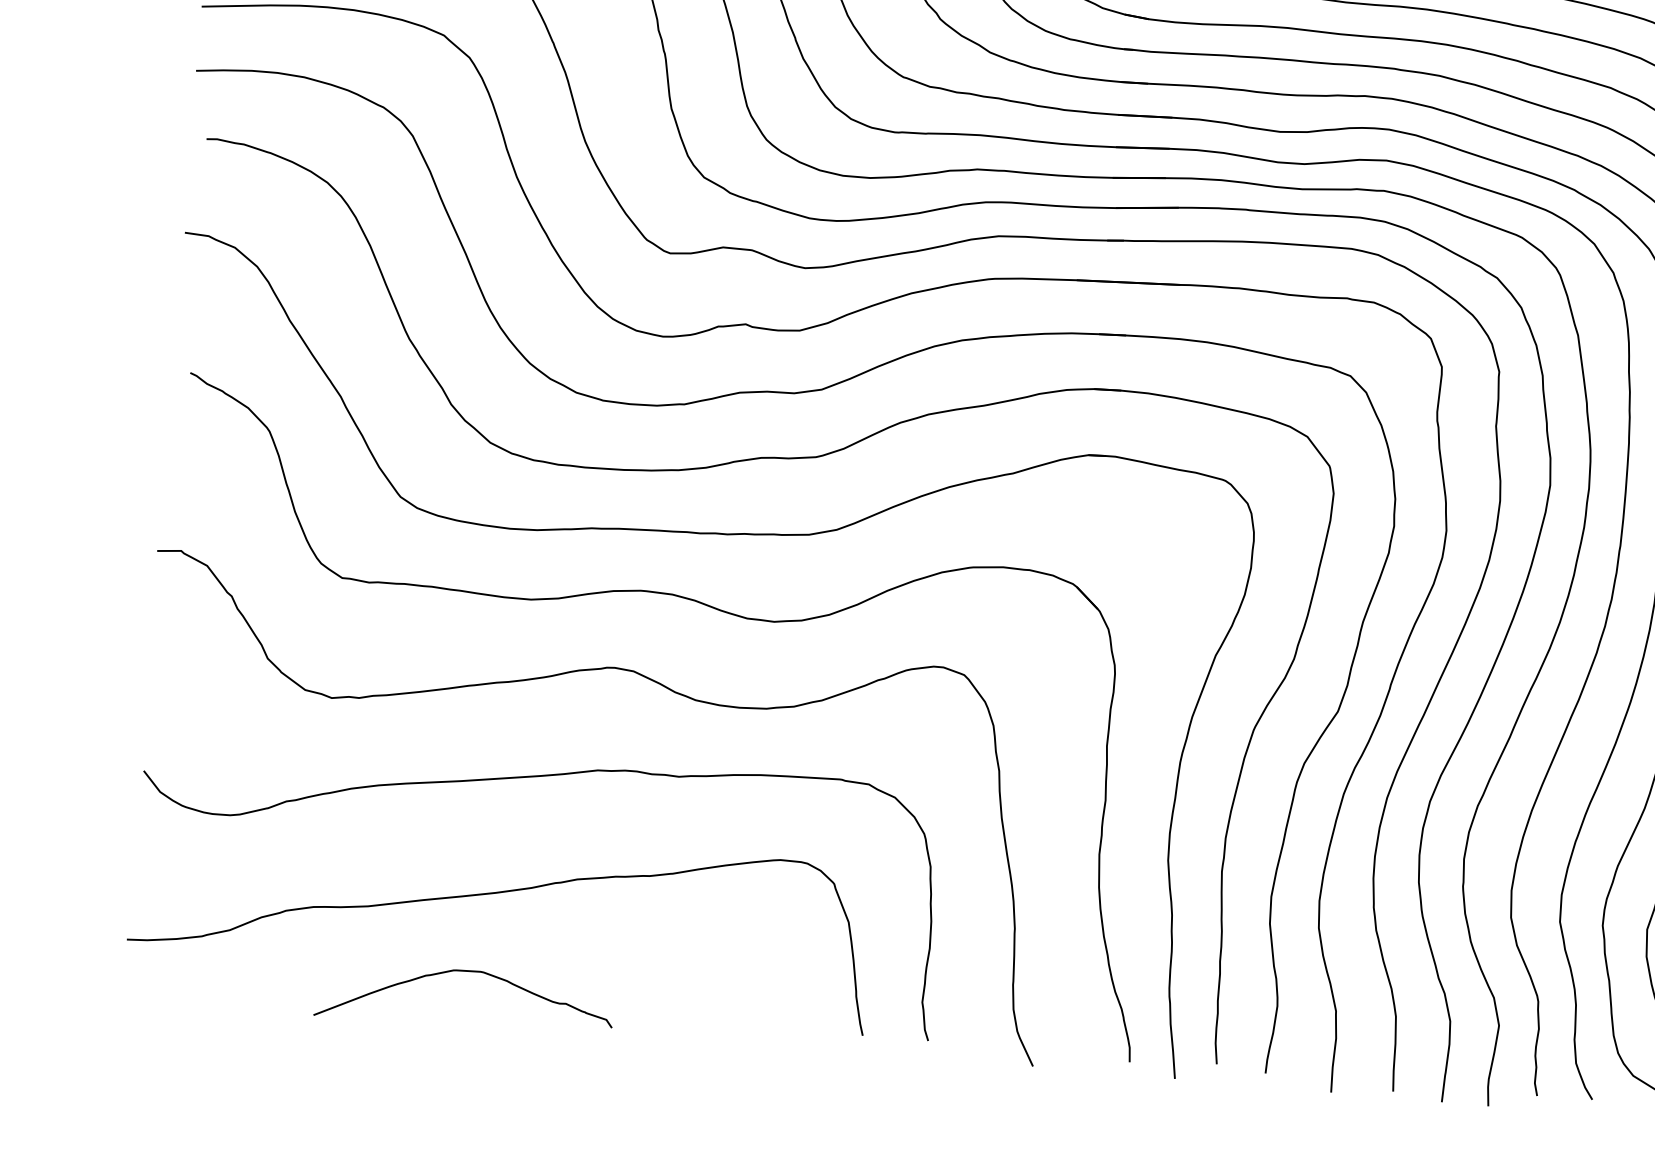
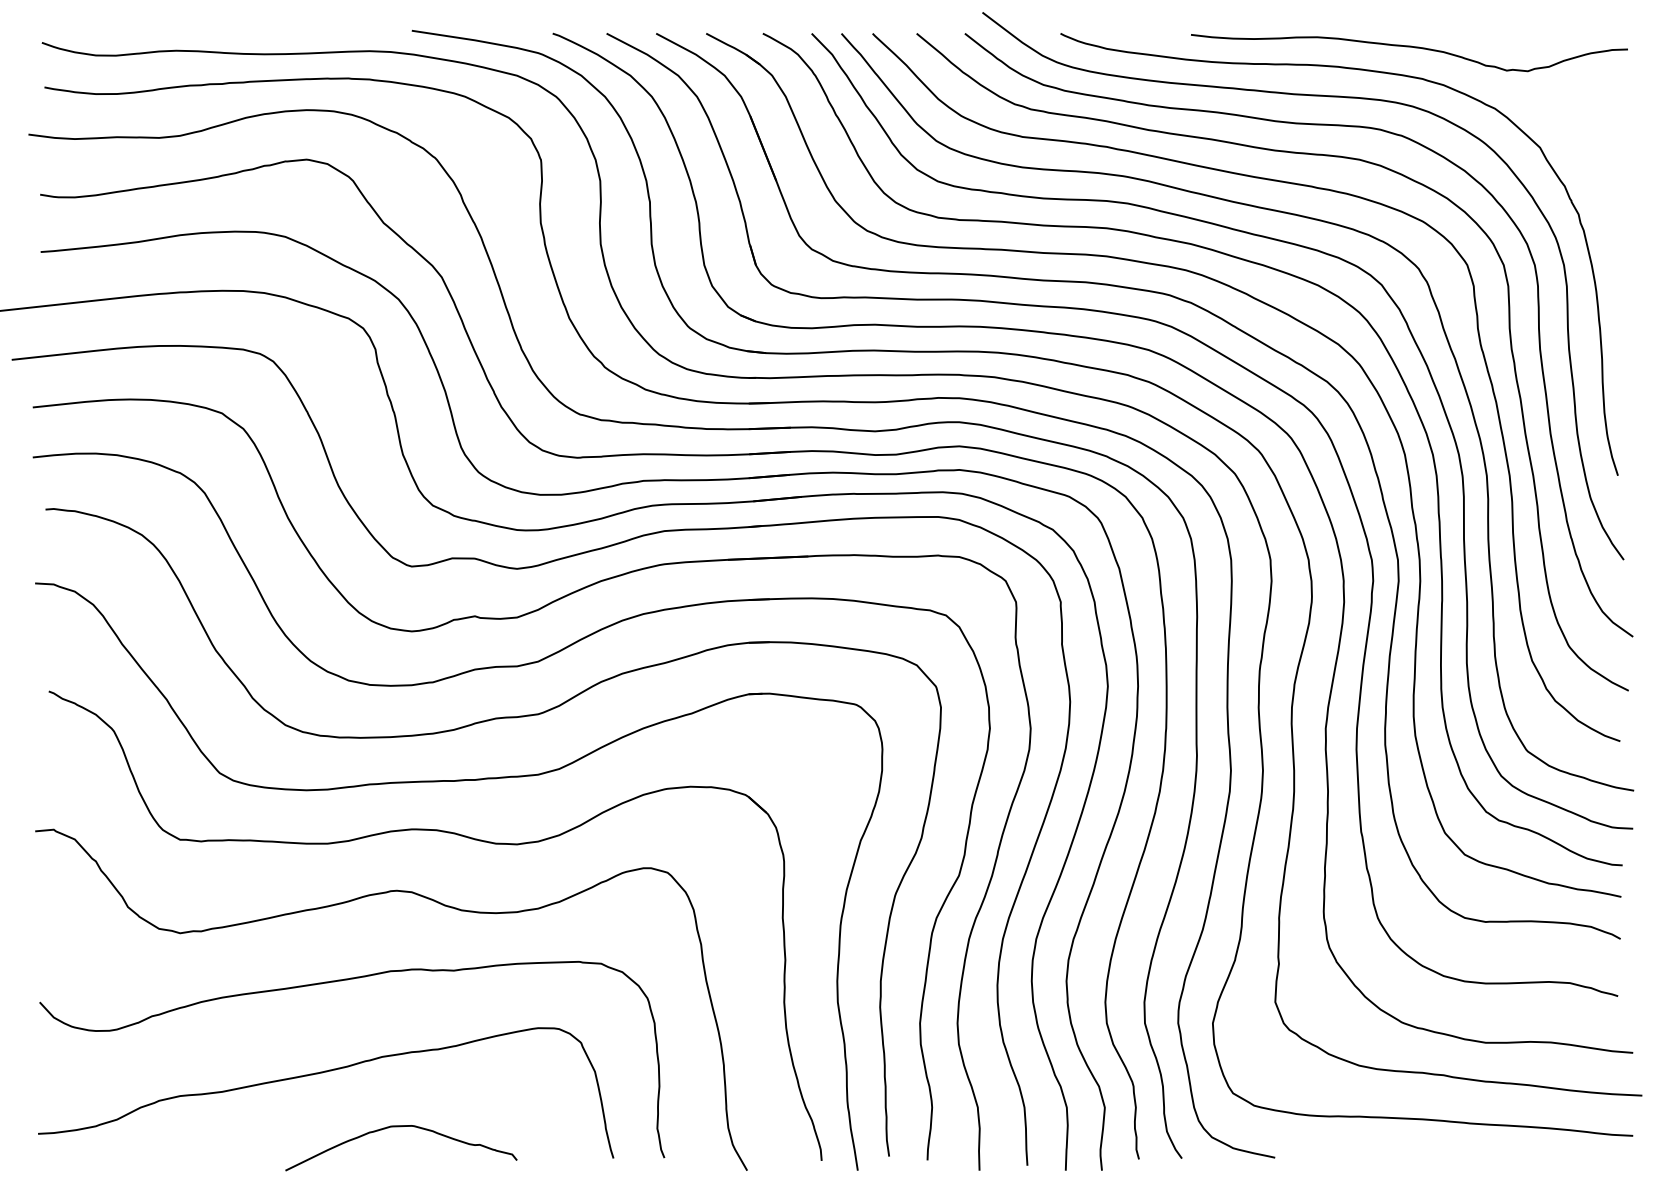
curve: (467, 972) -> (401, 1127), moved

